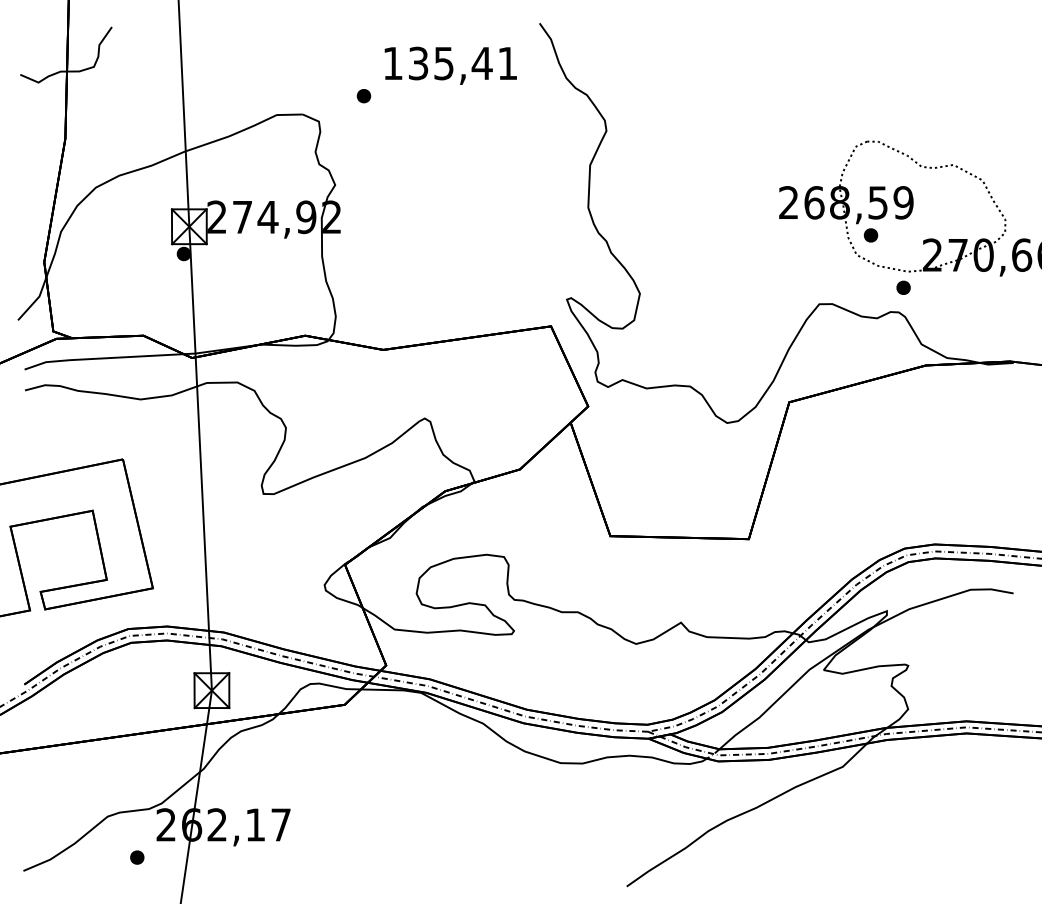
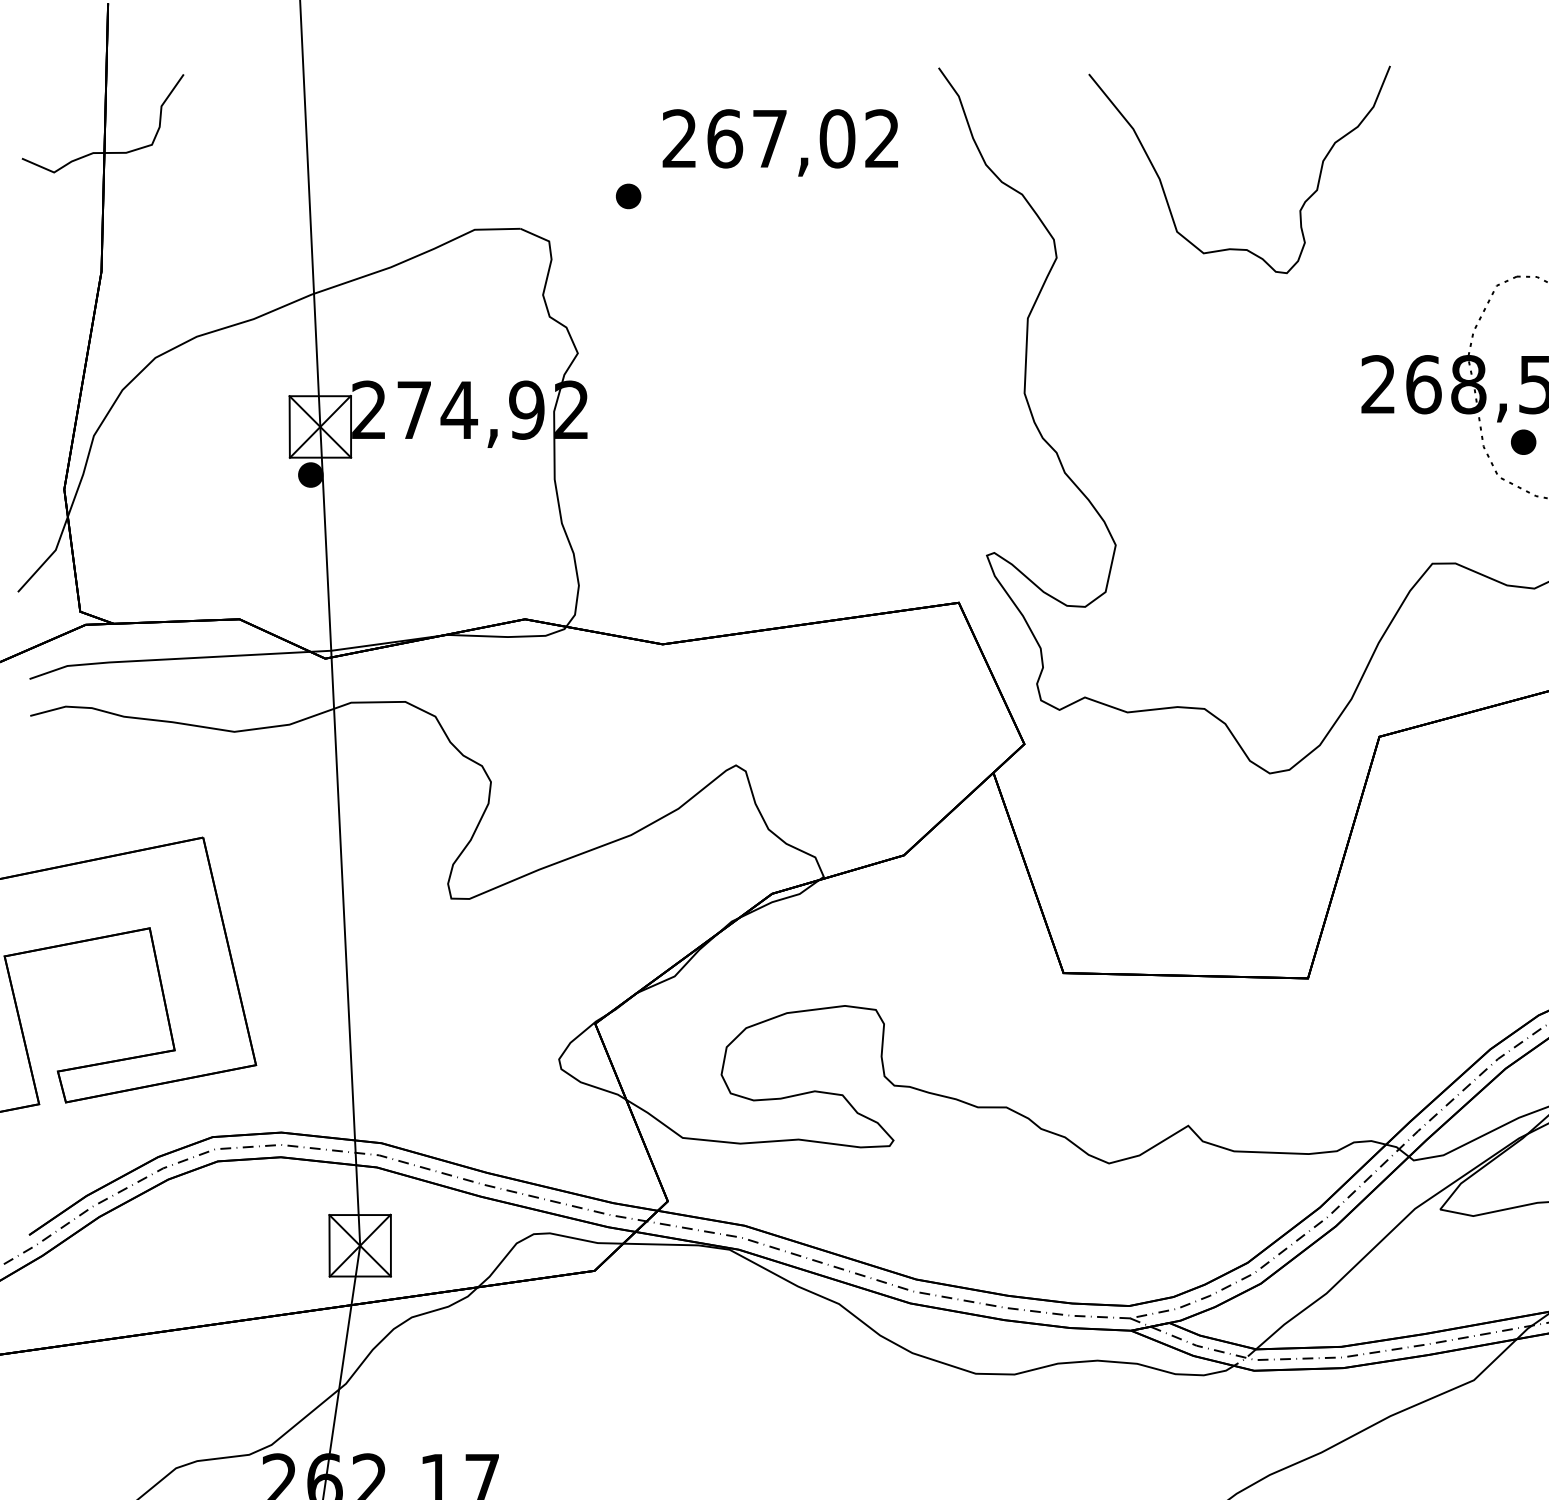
text: (449, 63) -> (779, 138), 135,41 -> 267,02
curve: (743, 103) -> (1298, 209), added

